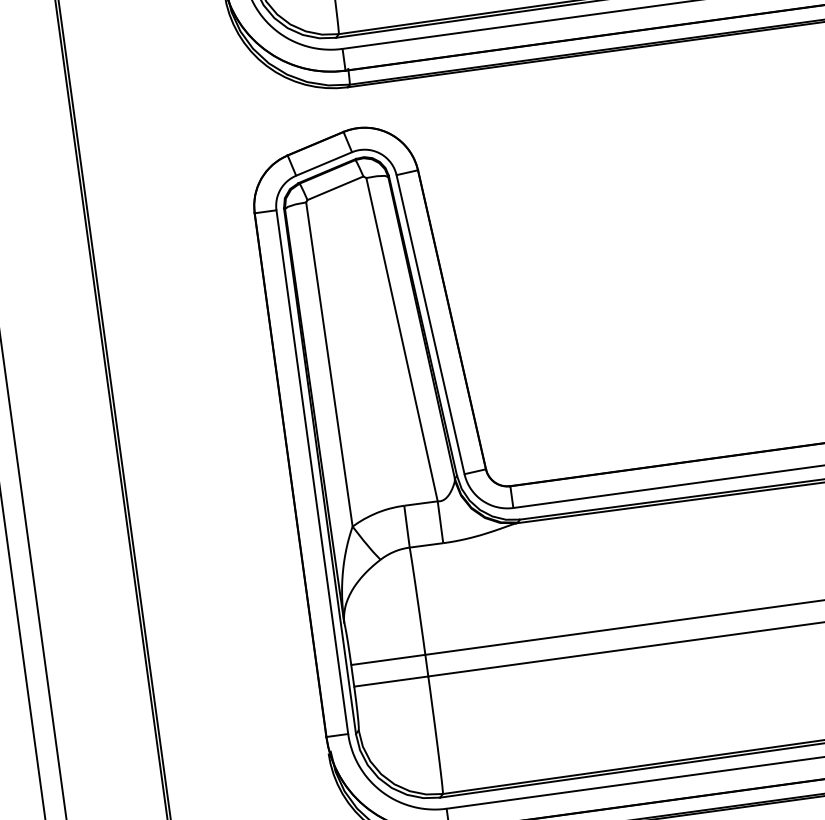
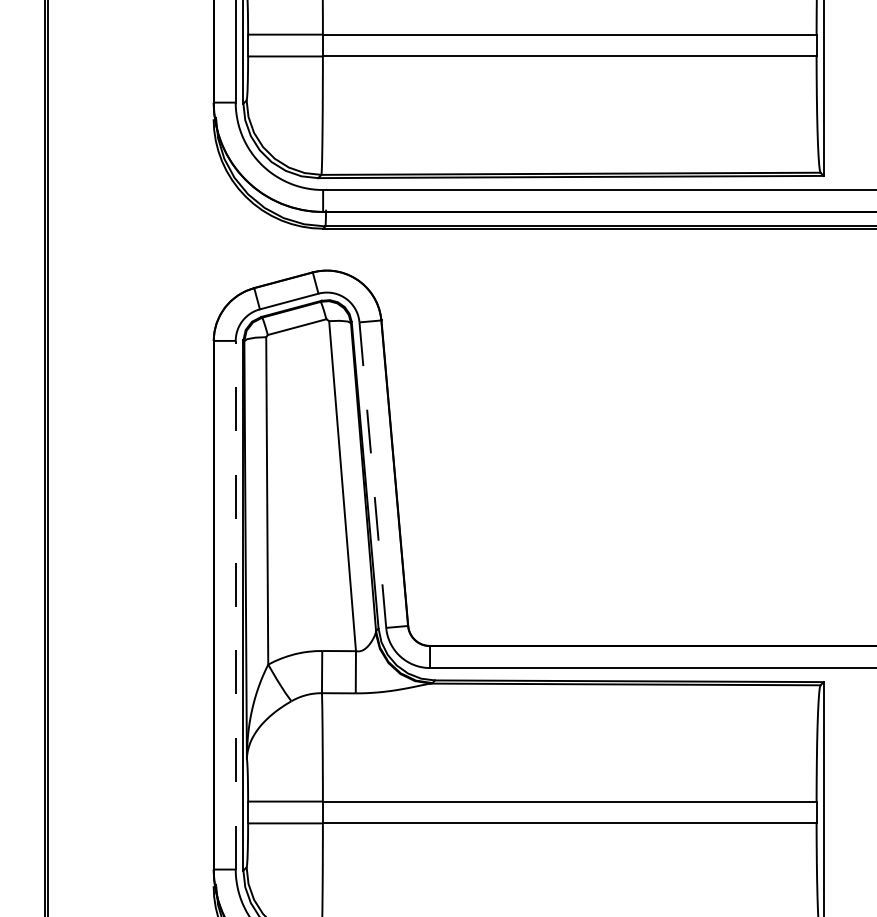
line: (430, 325) -> (372, 475), solid -> dashed
line: (312, 471) -> (235, 604), solid -> dashed

